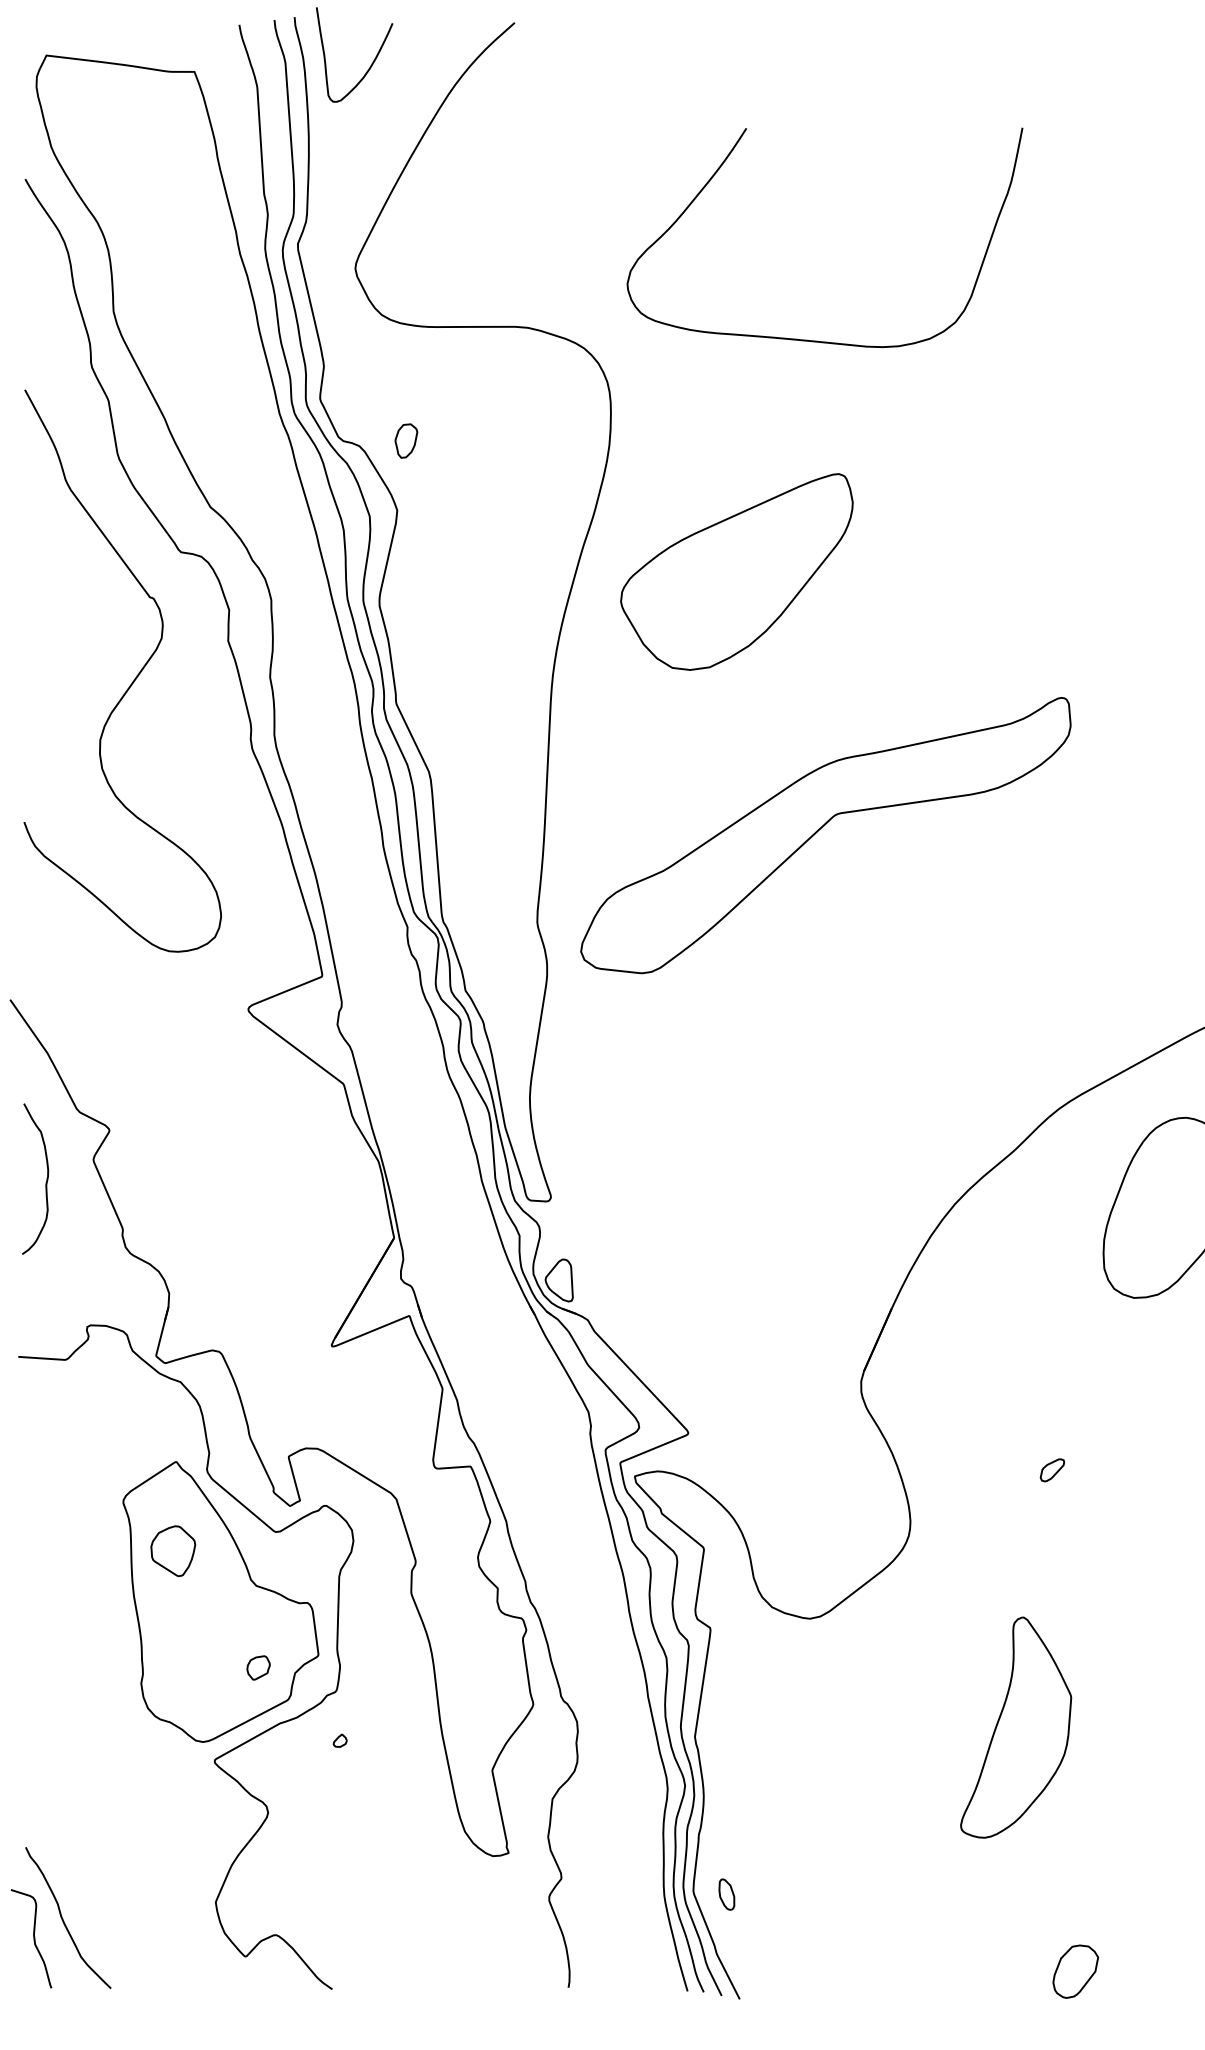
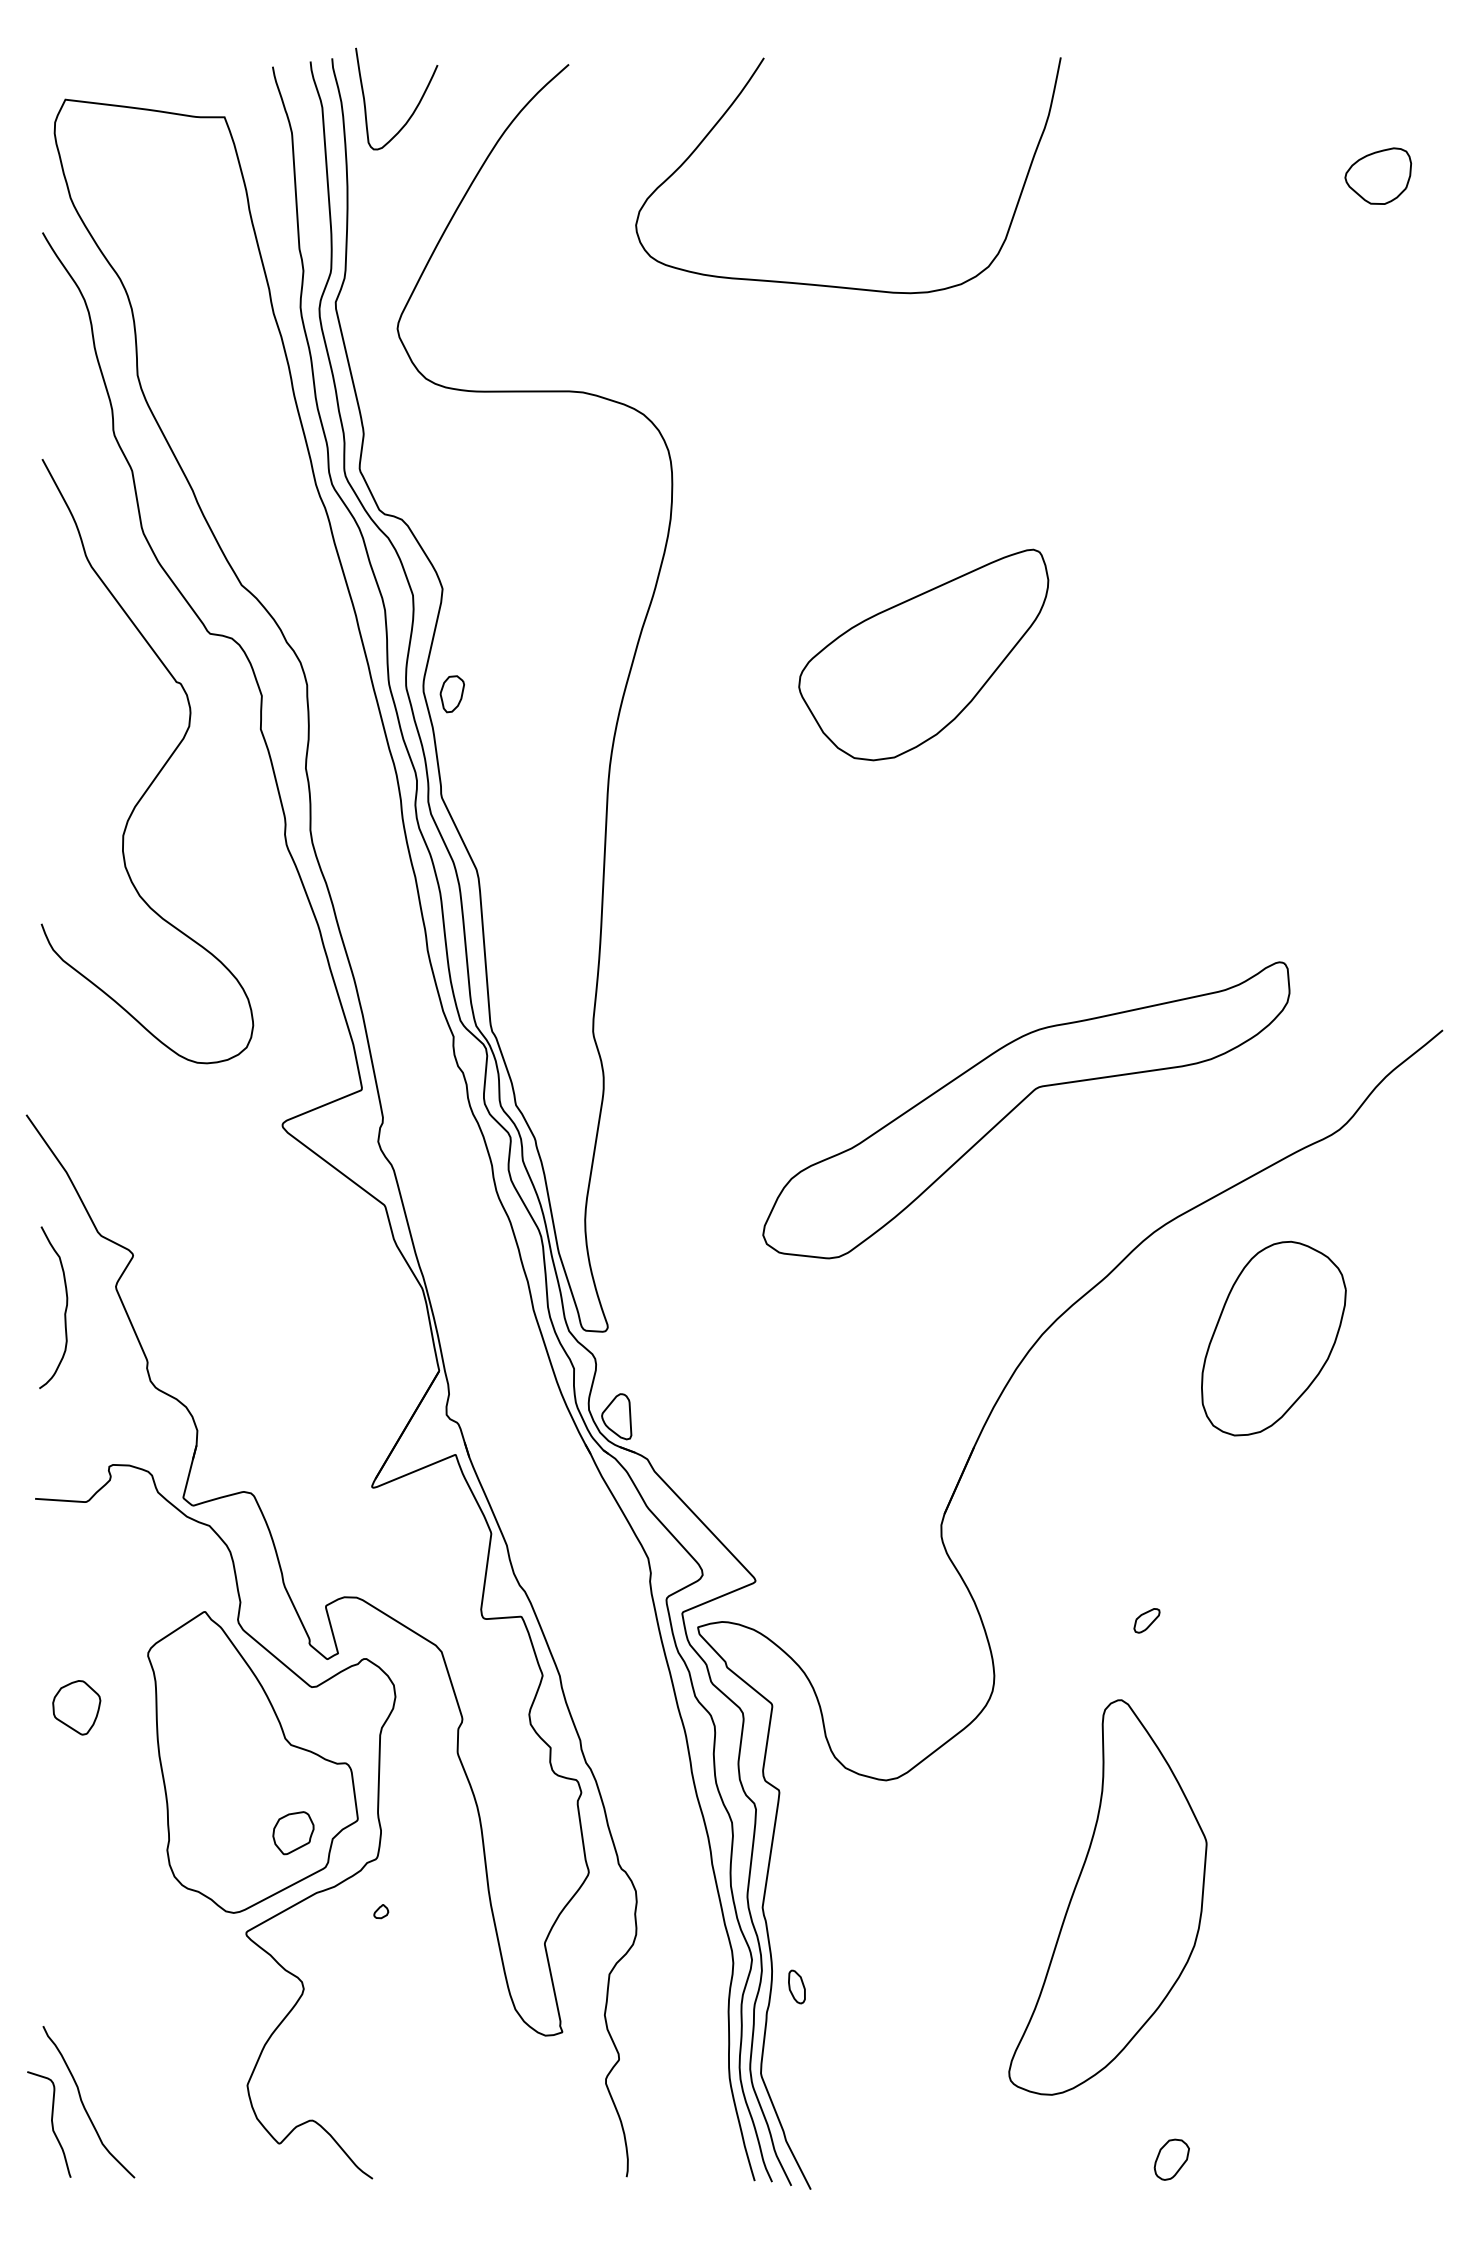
curve: (811, 339) -> (833, 285), moved
part: (405, 441) -> (451, 694), moved
part: (736, 571) -> (923, 654), moved
part: (820, 830) -> (1020, 1104), moved
part: (173, 1550) -> (76, 1707), moved
part: (258, 1668) -> (293, 1833), size x1.67
part: (1015, 1727) -> (1107, 1897), size x1.67
part: (726, 1894) -> (796, 1986), moved
part: (1075, 1971) -> (1171, 2159), size x0.71

